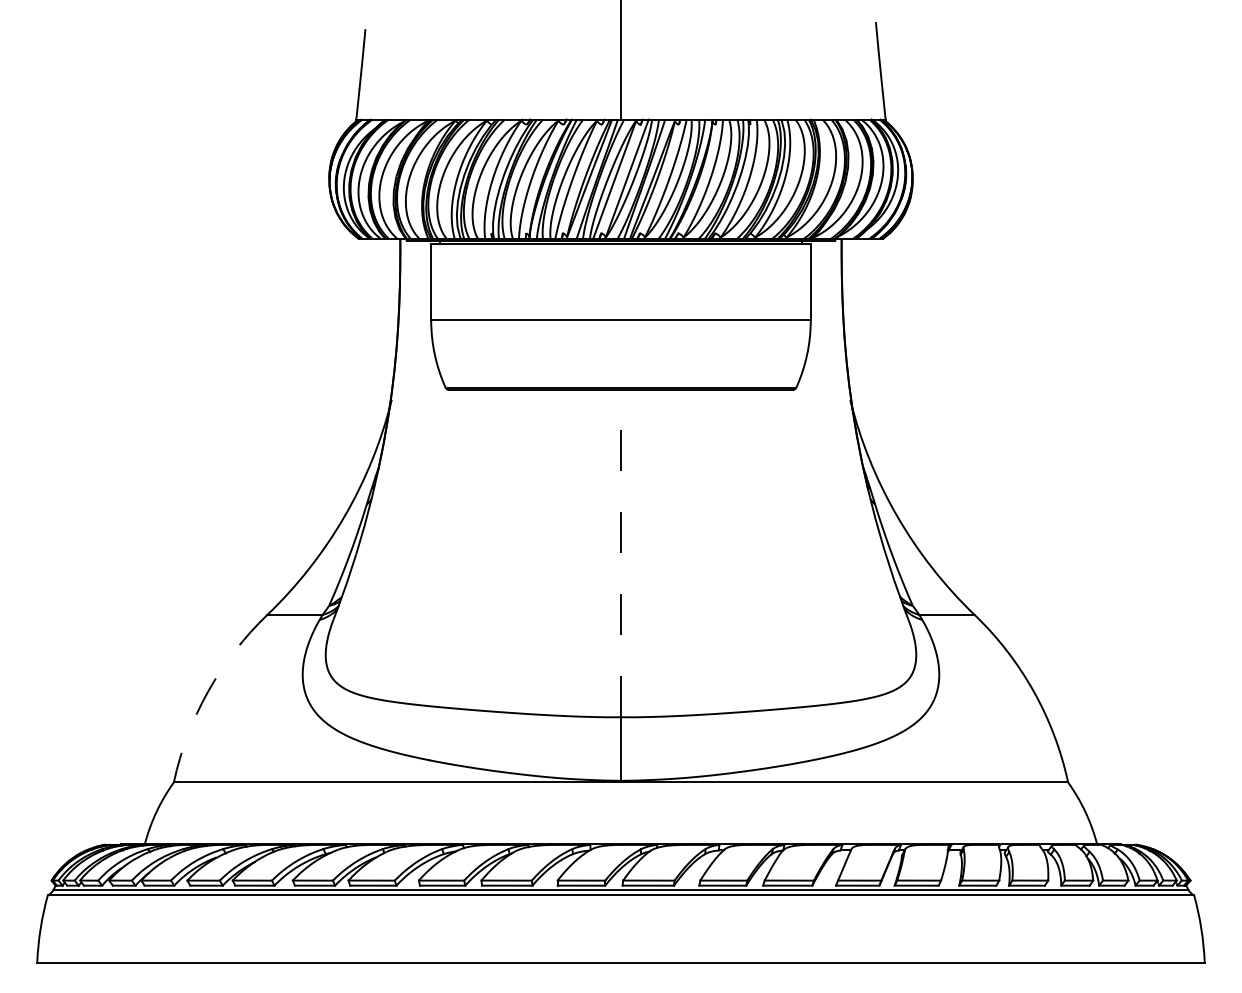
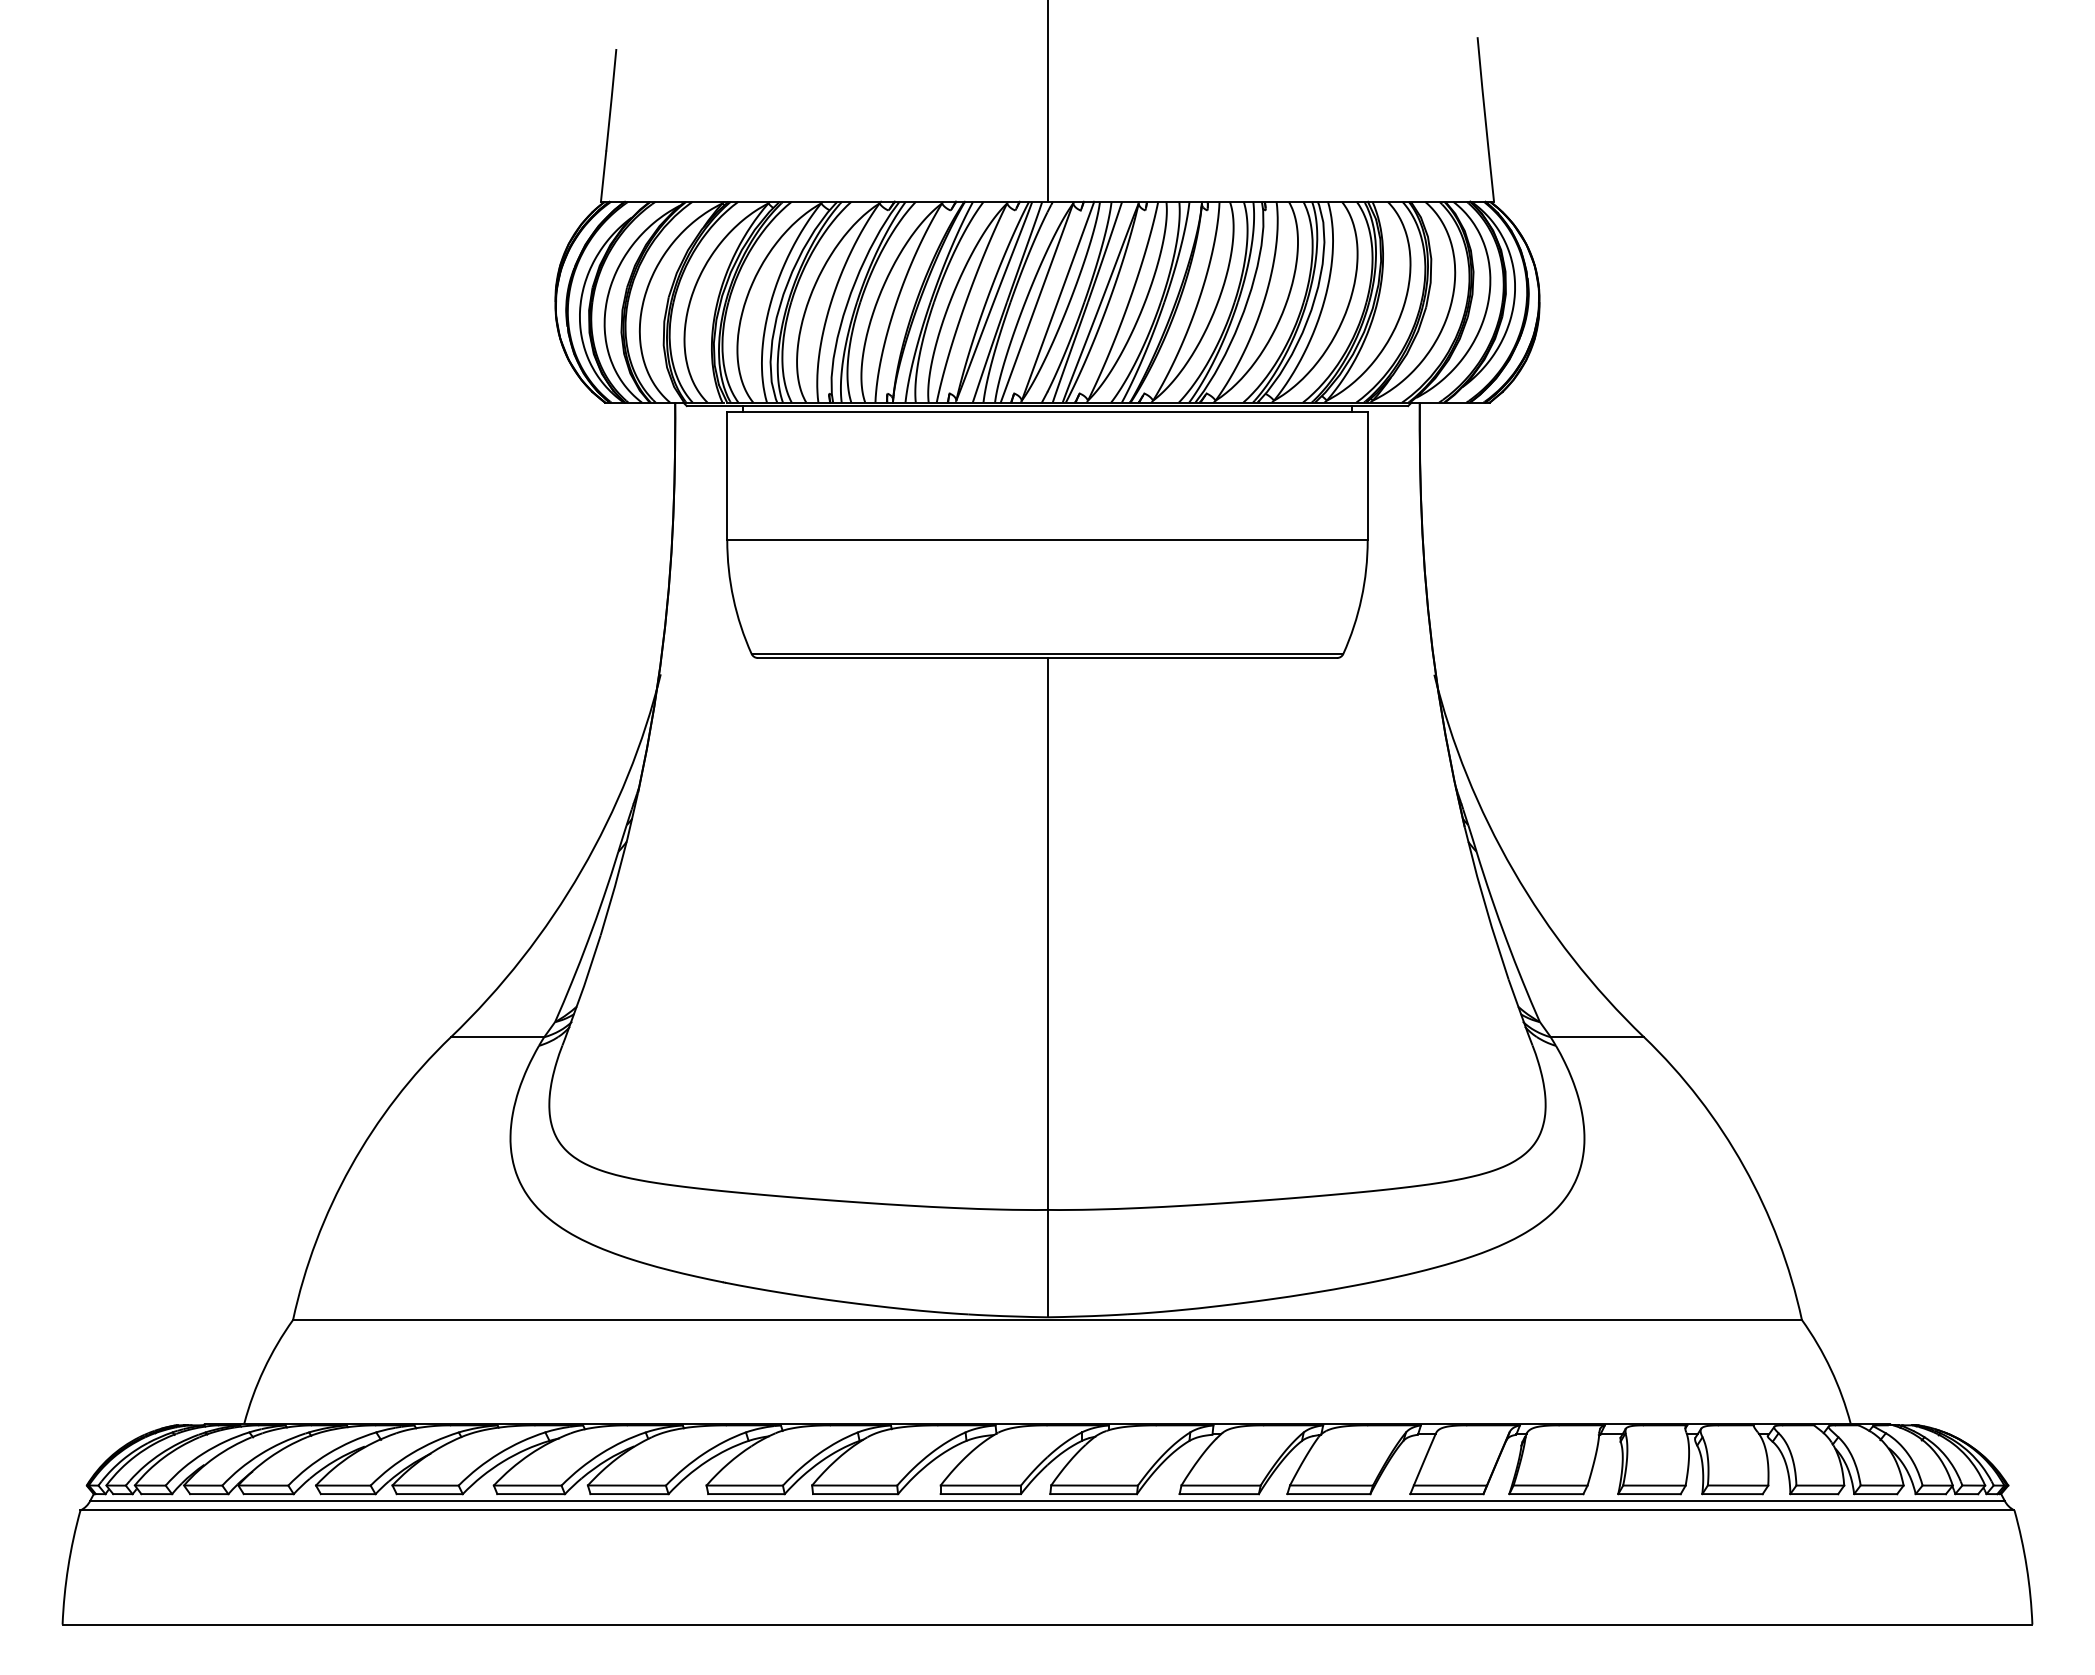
line: (621, 553) -> (1048, 933), dashed -> solid
arc: (208, 691) -> (351, 1166), dashed -> solid

